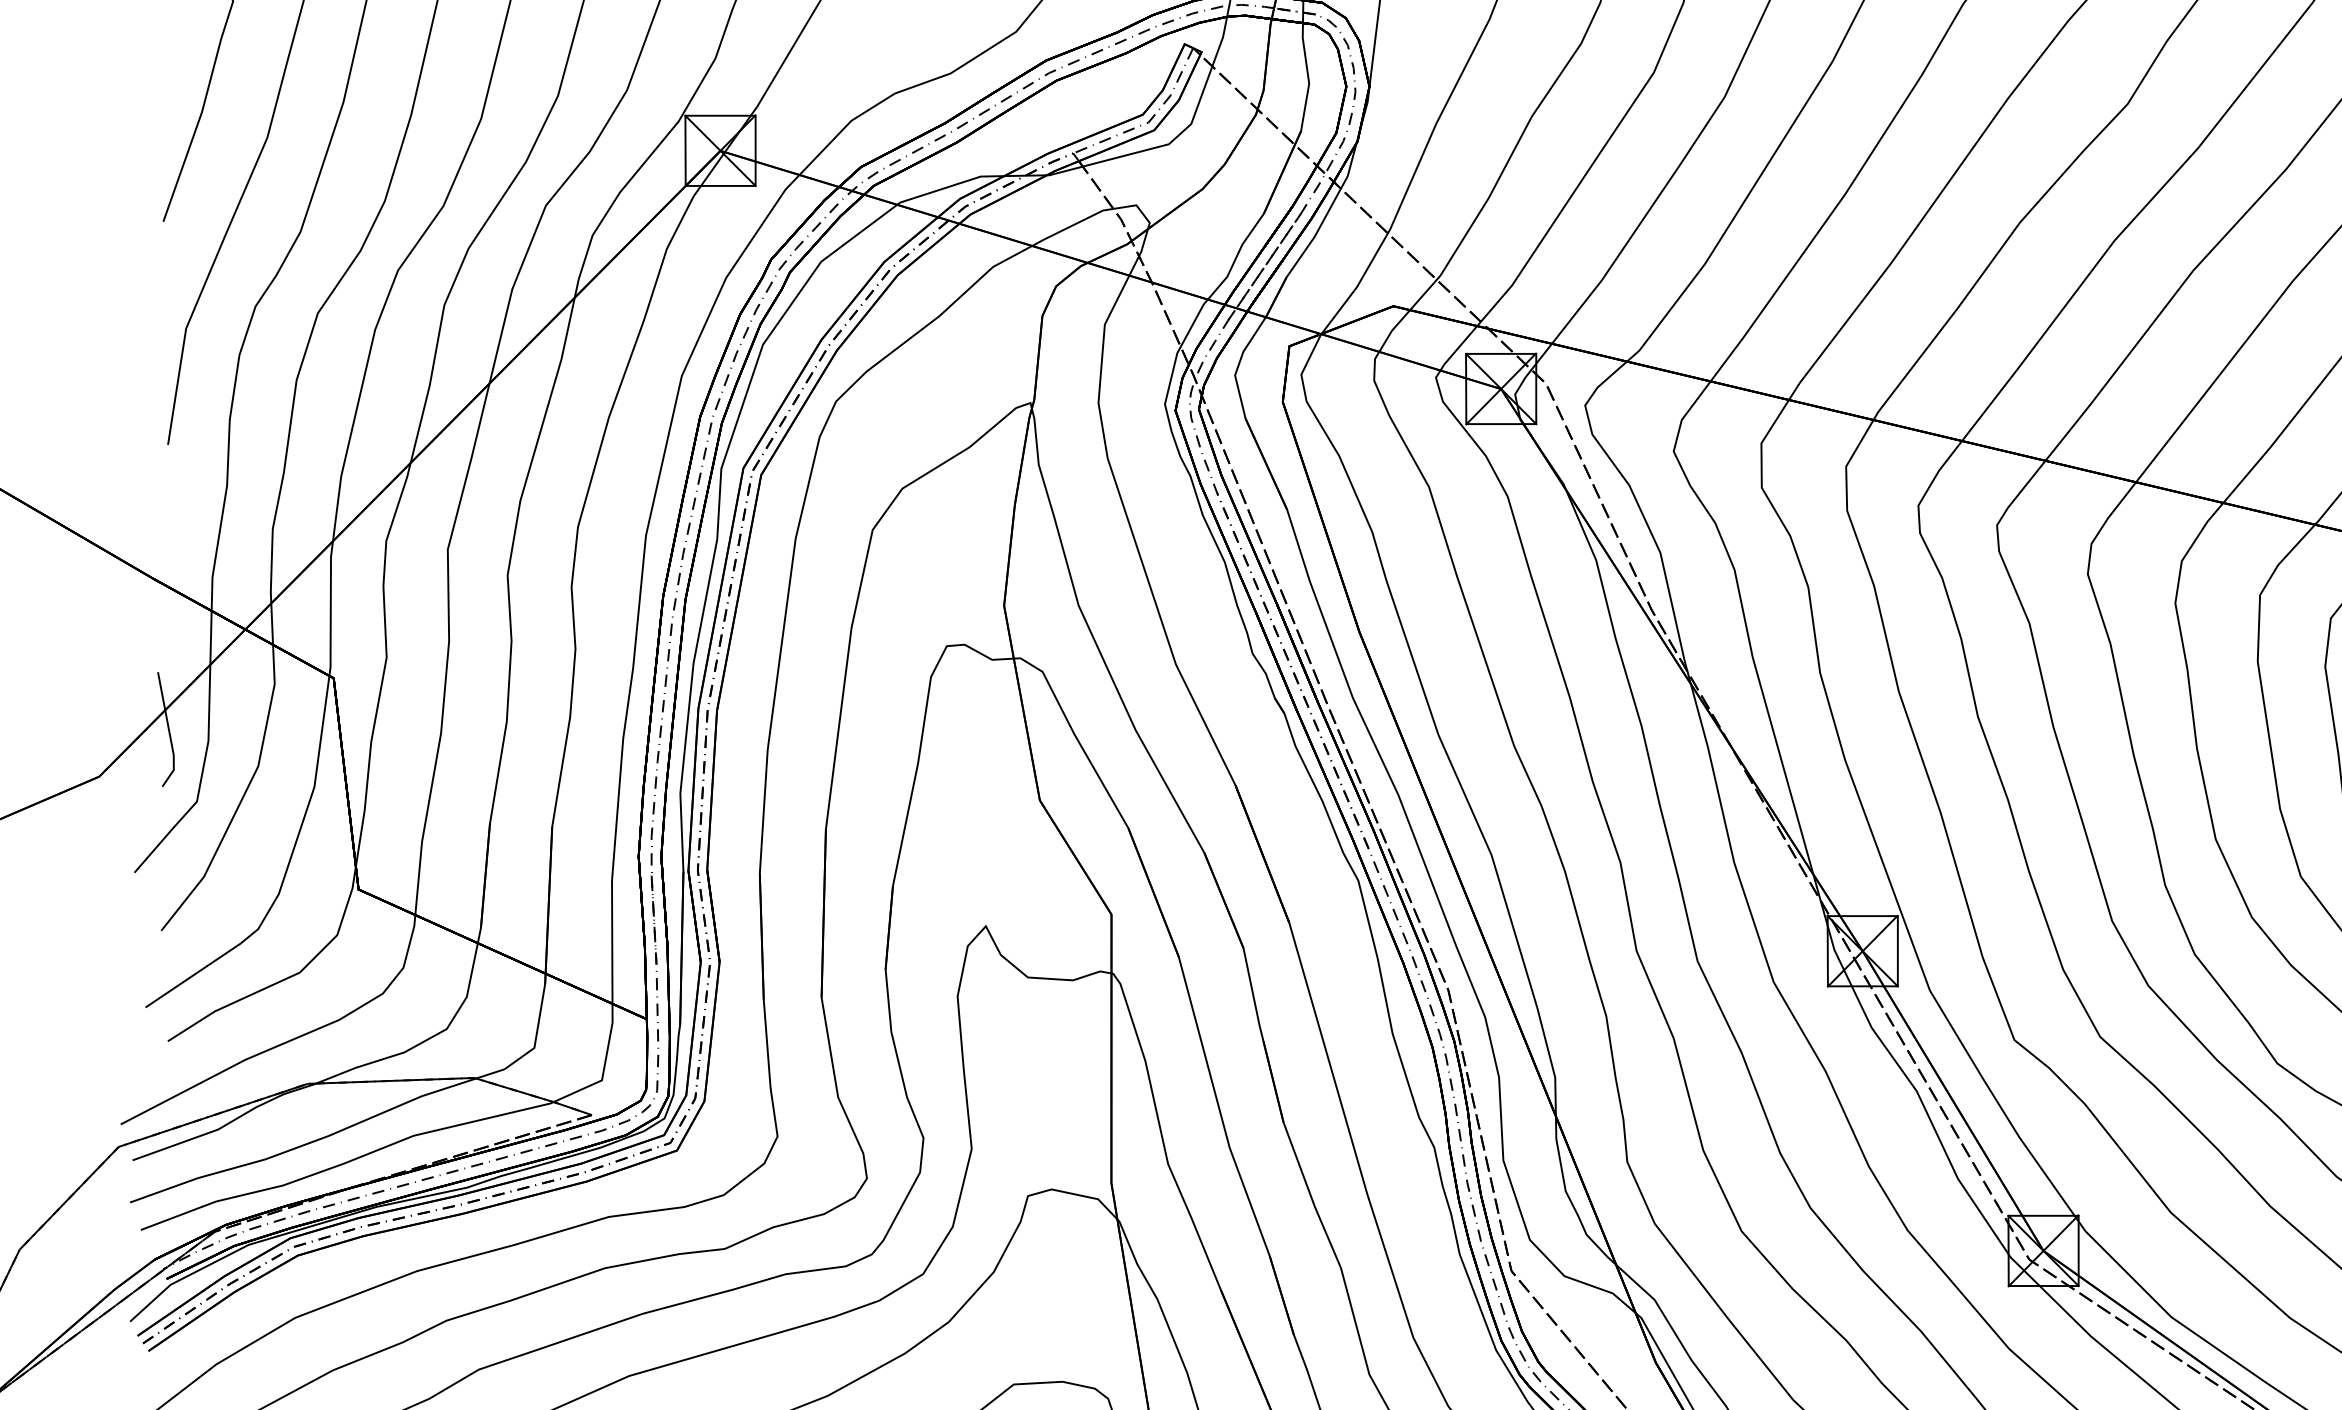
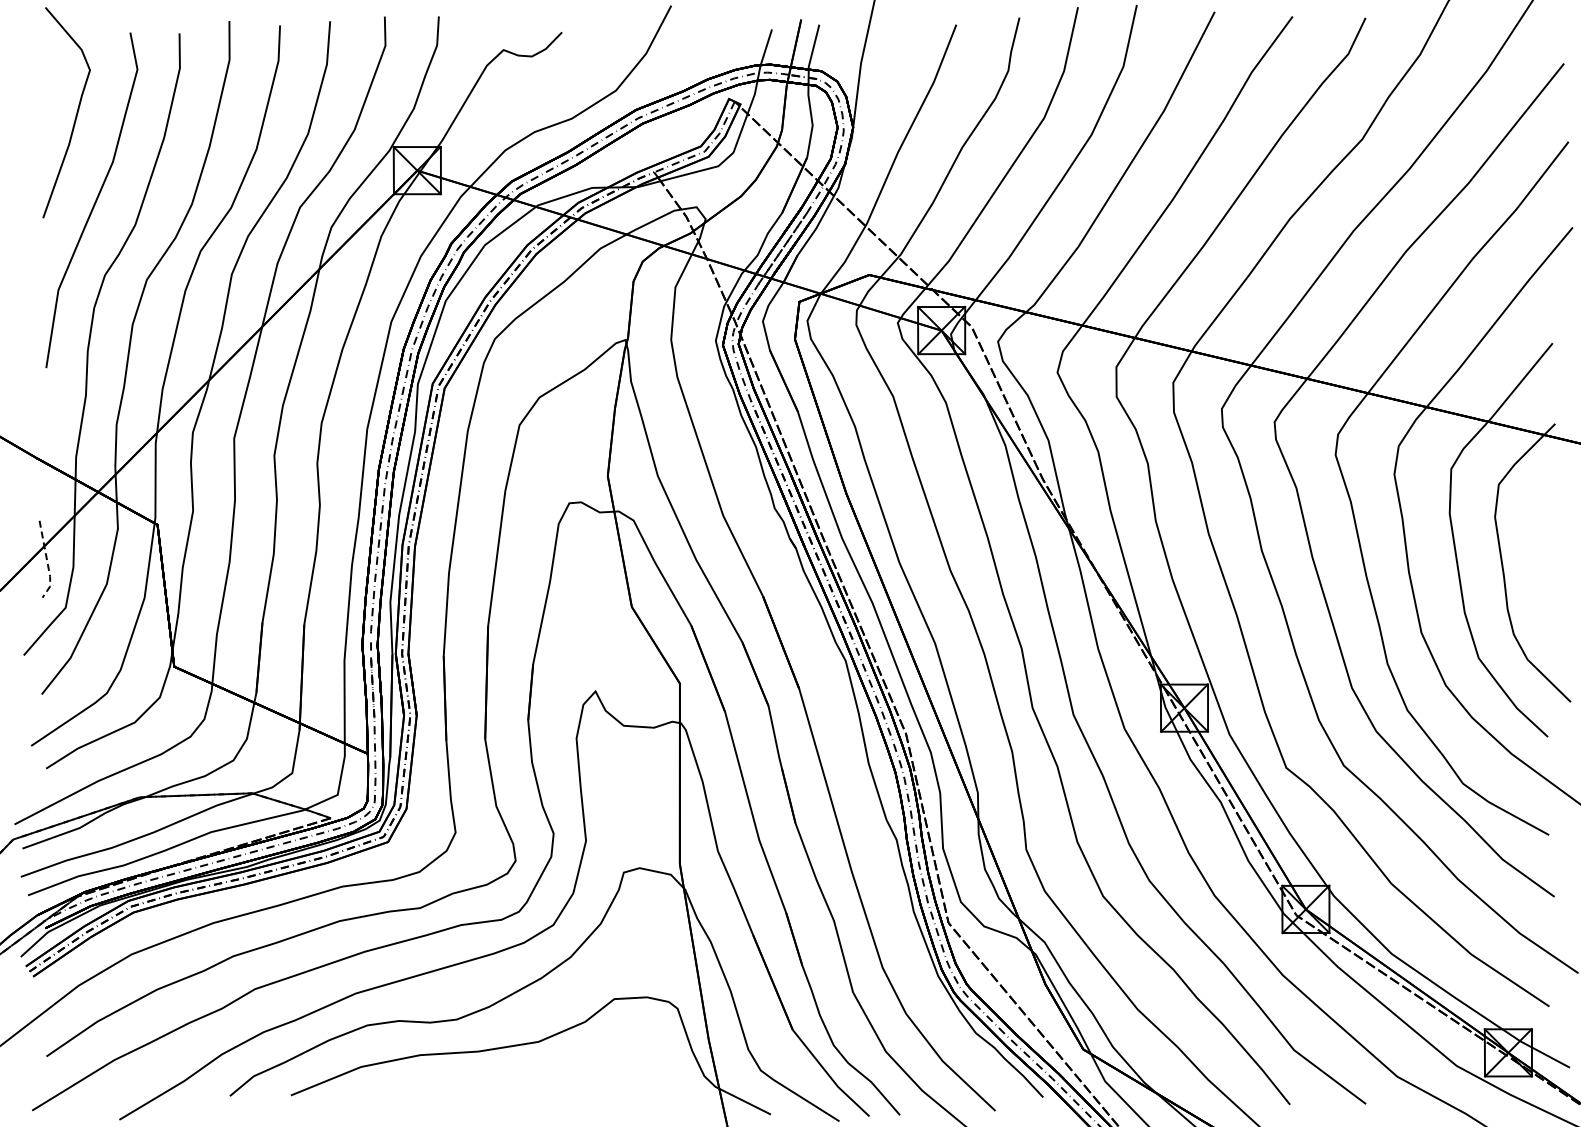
line: (169, 732) -> (47, 561), solid -> dashed

